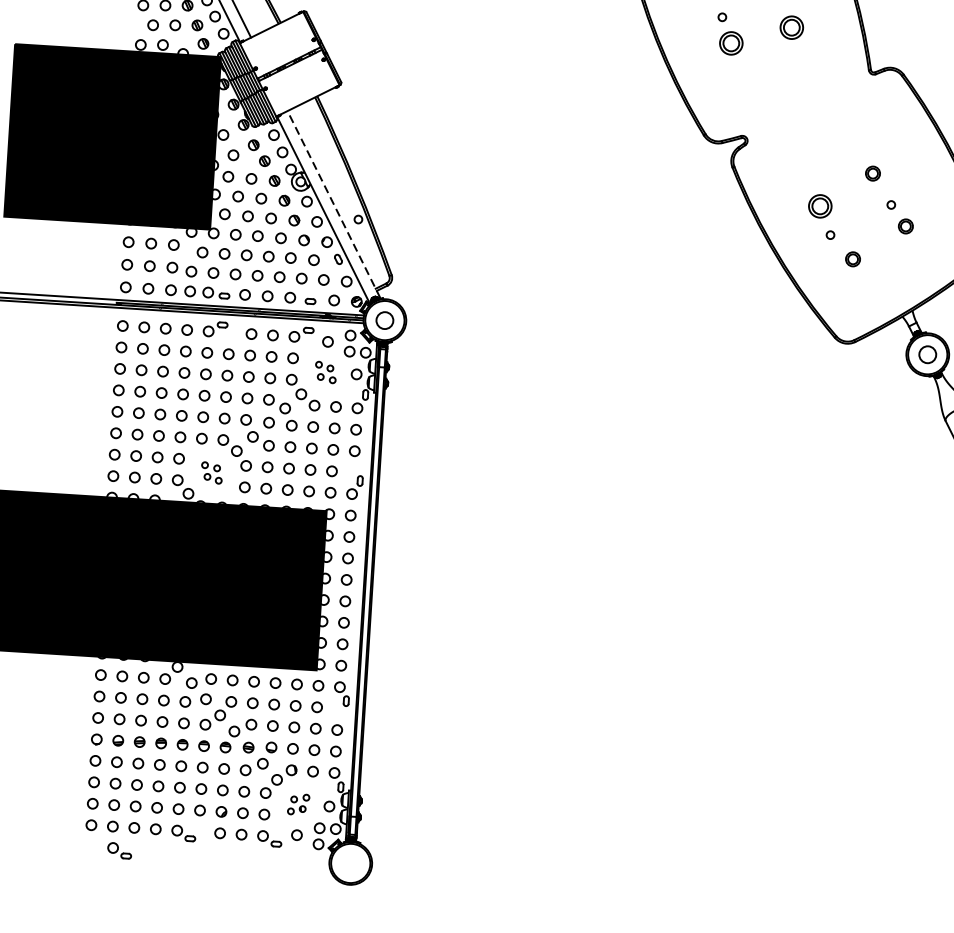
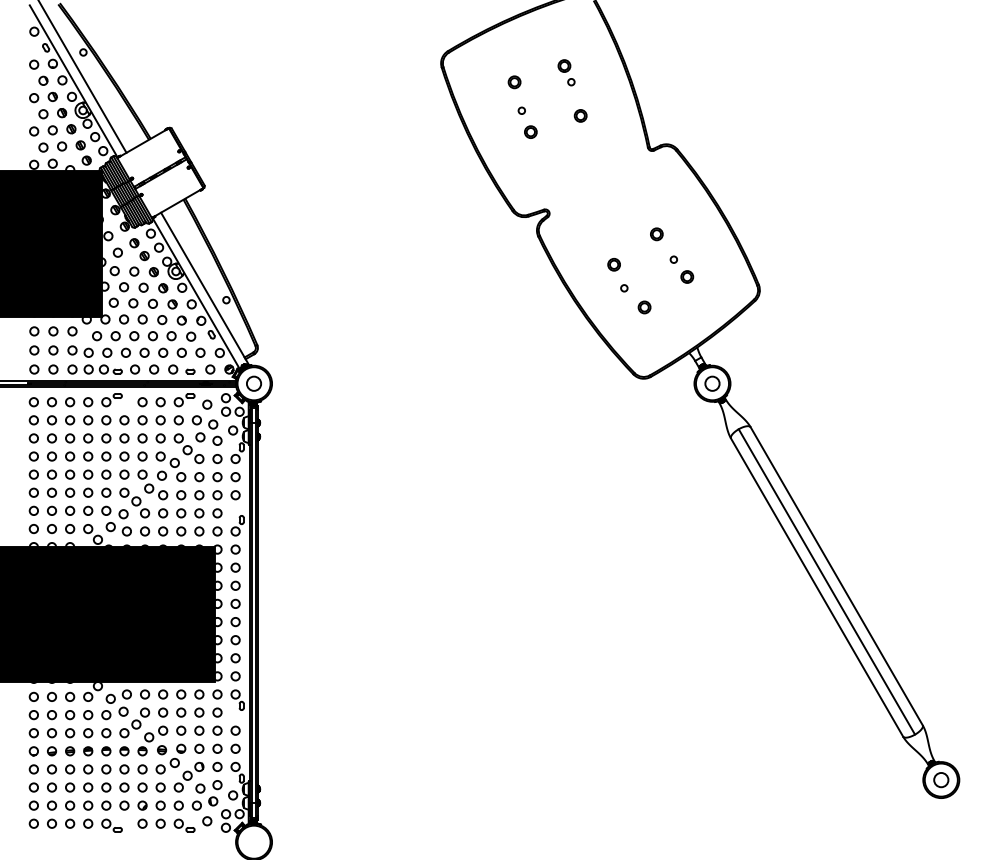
part: (791, 27) -> (580, 115), size x0.62
part: (731, 42) -> (530, 131), size x0.62
line: (333, 204) -> (204, 288), dashed -> solid
part: (819, 206) -> (613, 264), size x0.62
part: (325, 372) -> (206, 430), size x1.67
part: (211, 472) -> (116, 520), size x1.67
part: (297, 804) -> (206, 795), size x1.67
part: (119, 850) -> (58, 843), removed

